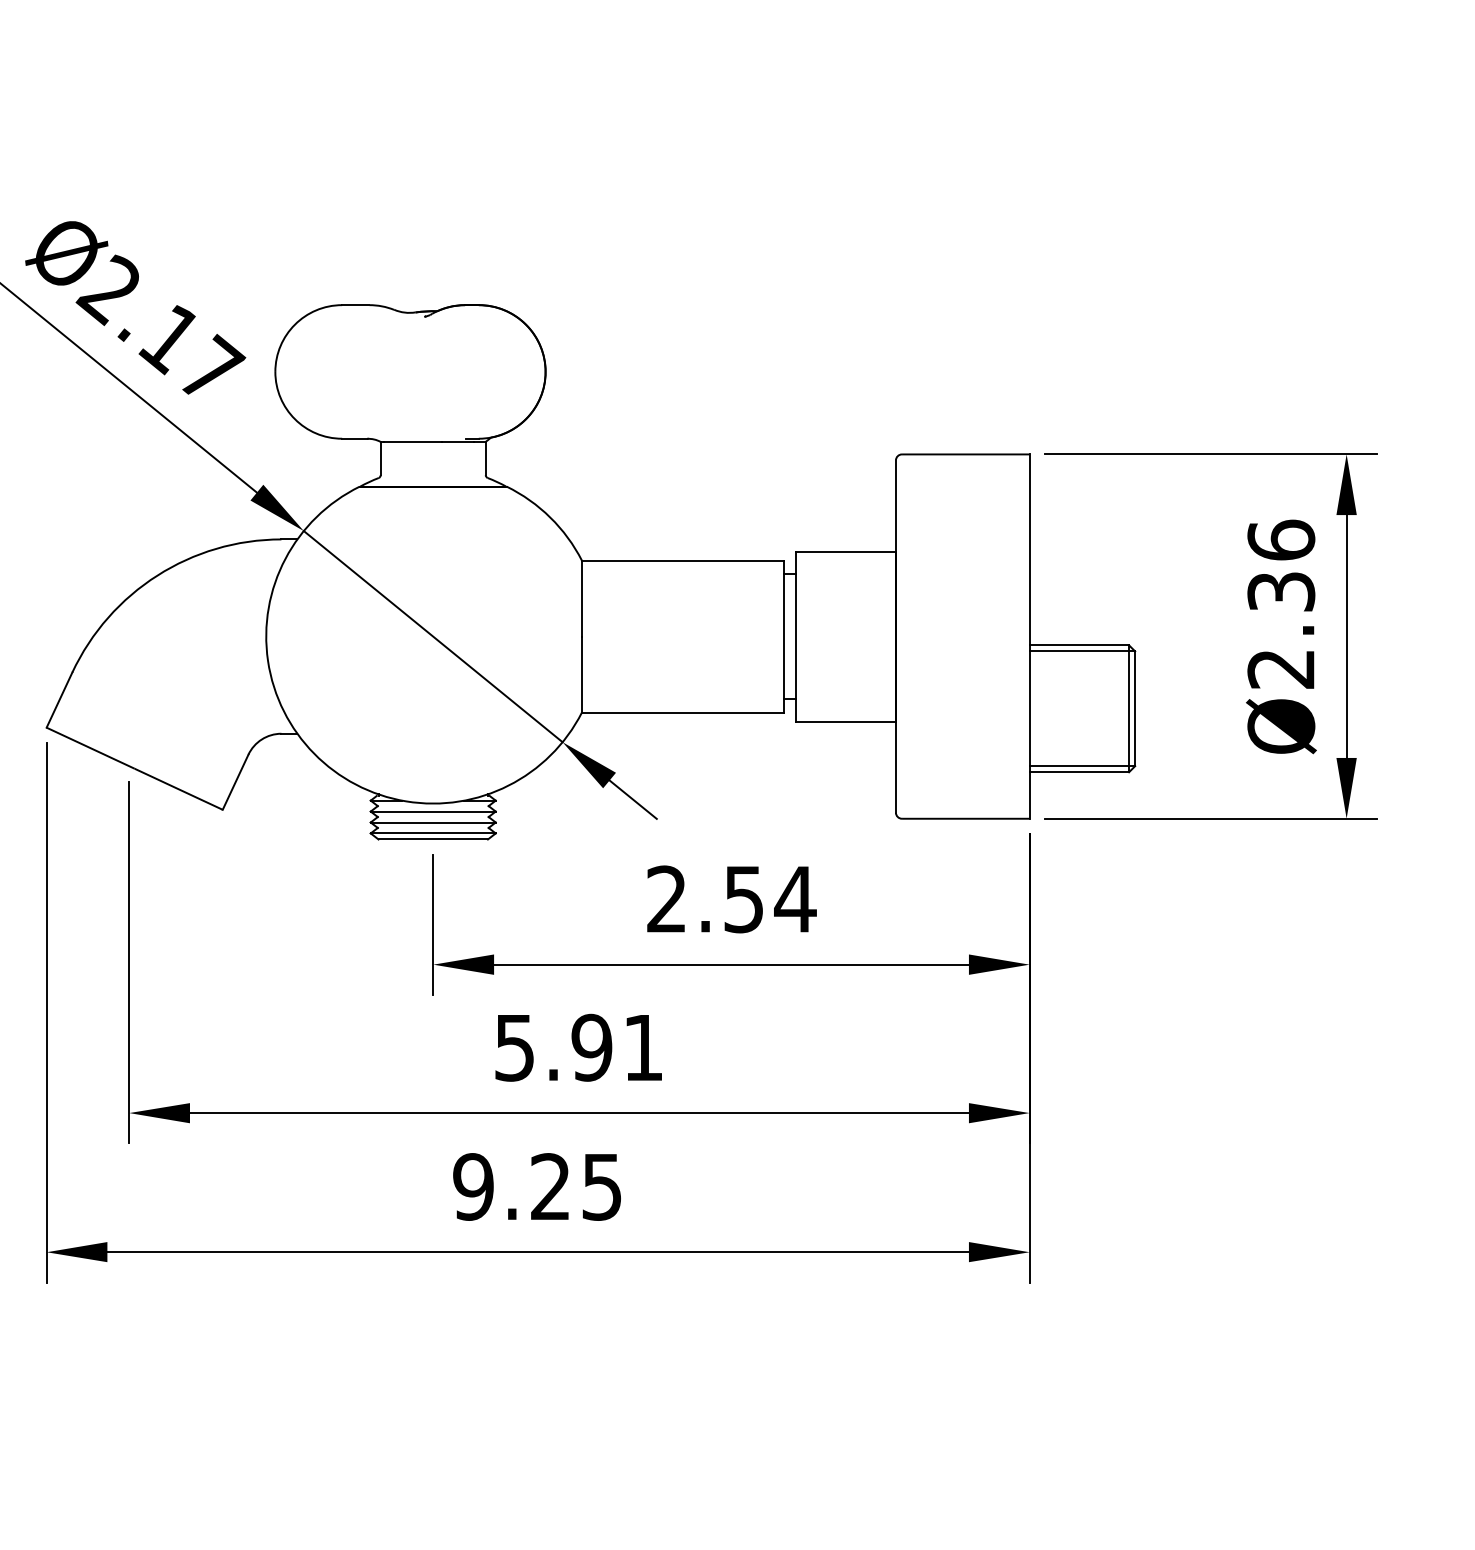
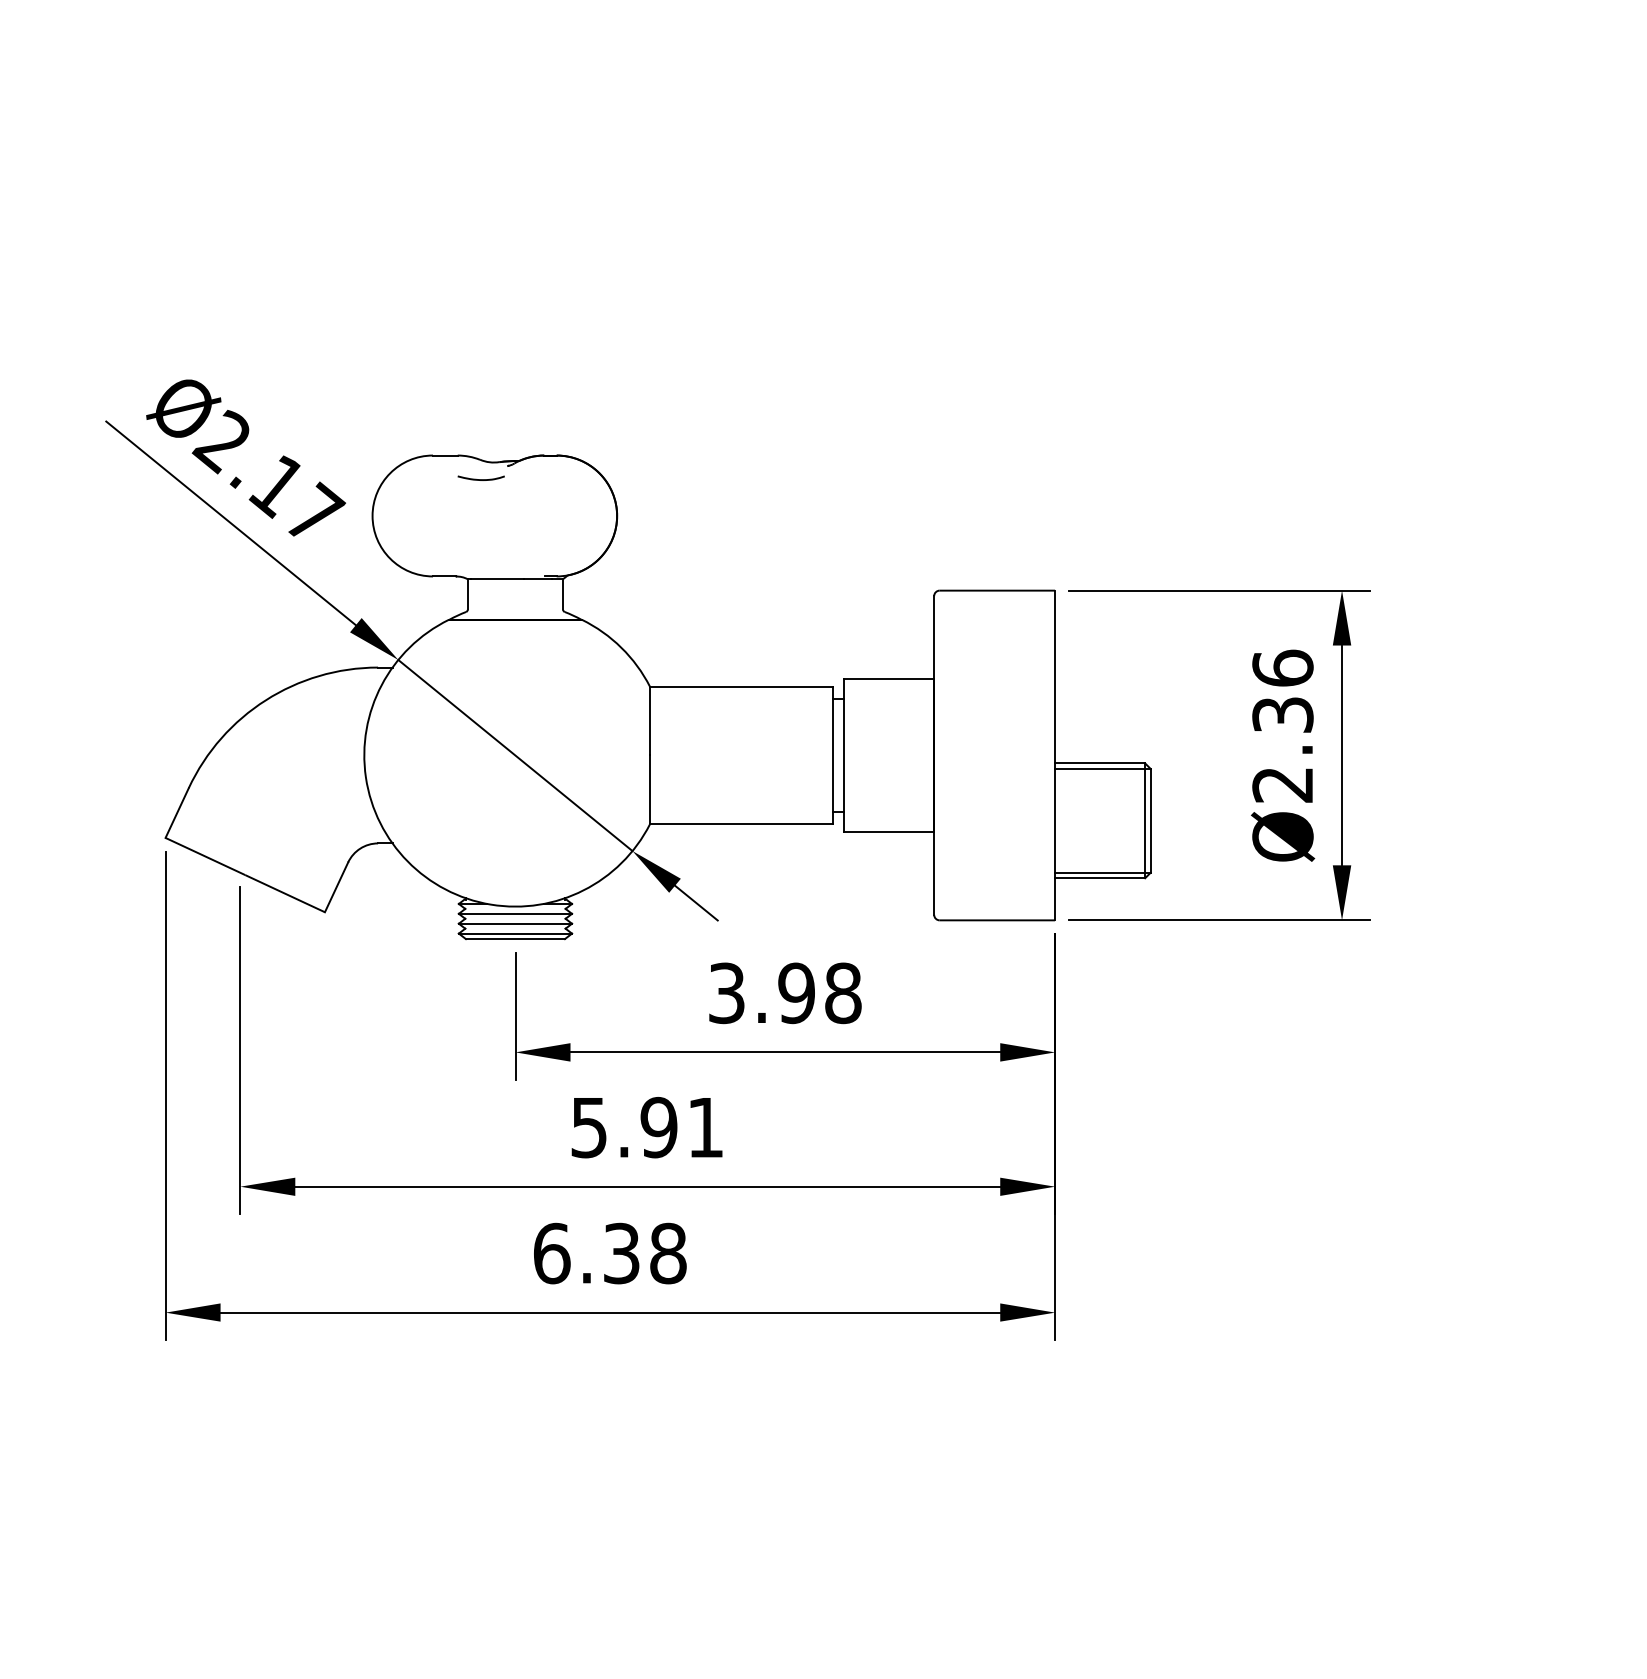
curve: (394, 331) -> (480, 479), added
text: (731, 899) -> (785, 993), 2.54 -> 3.98
text: (537, 1186) -> (609, 1253), 9.25 -> 6.38

